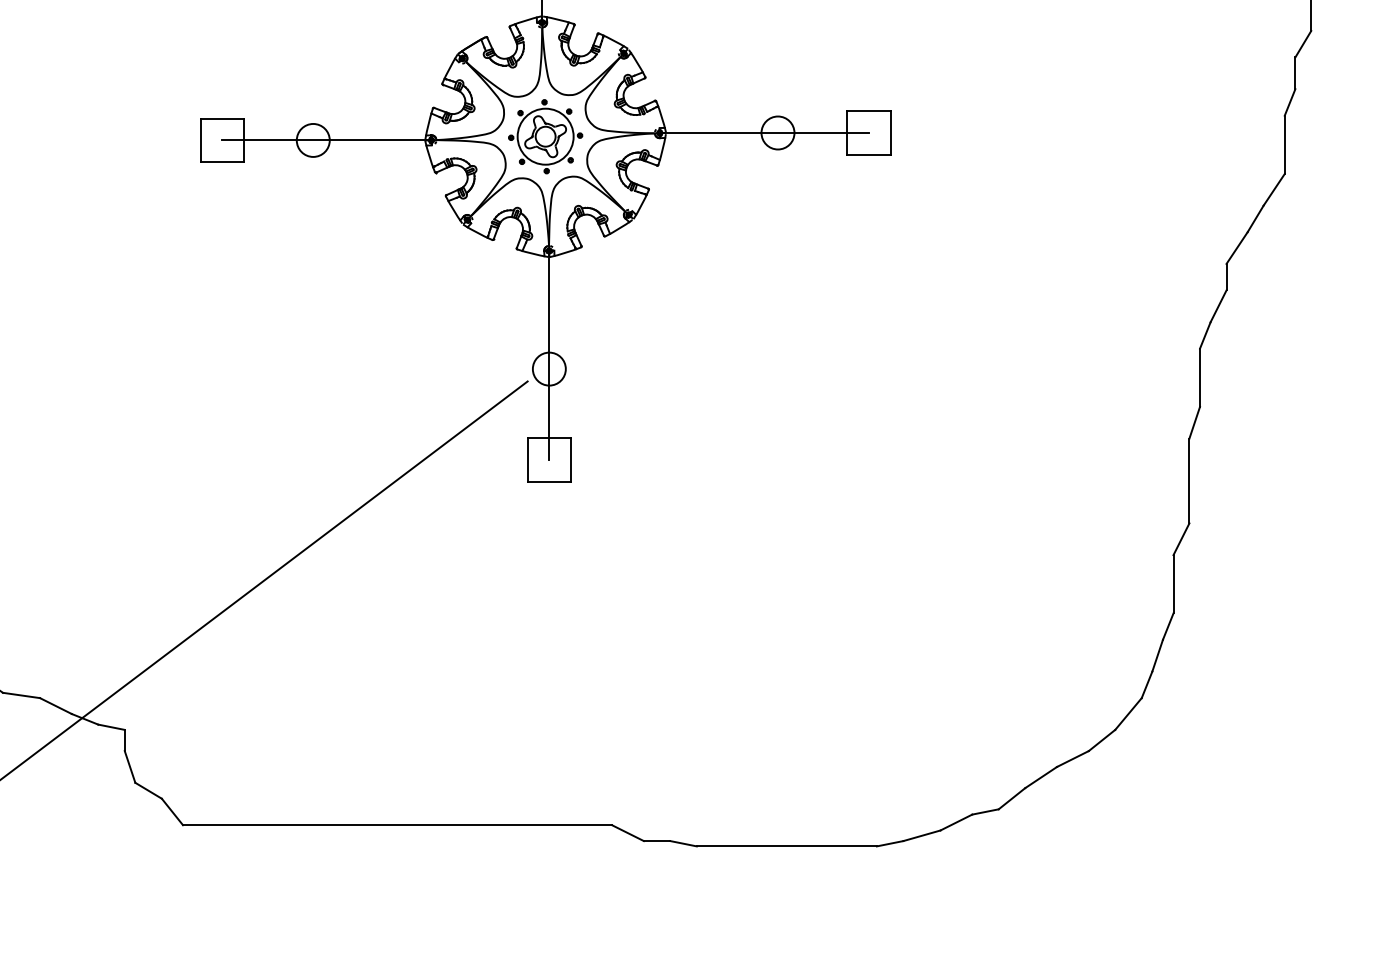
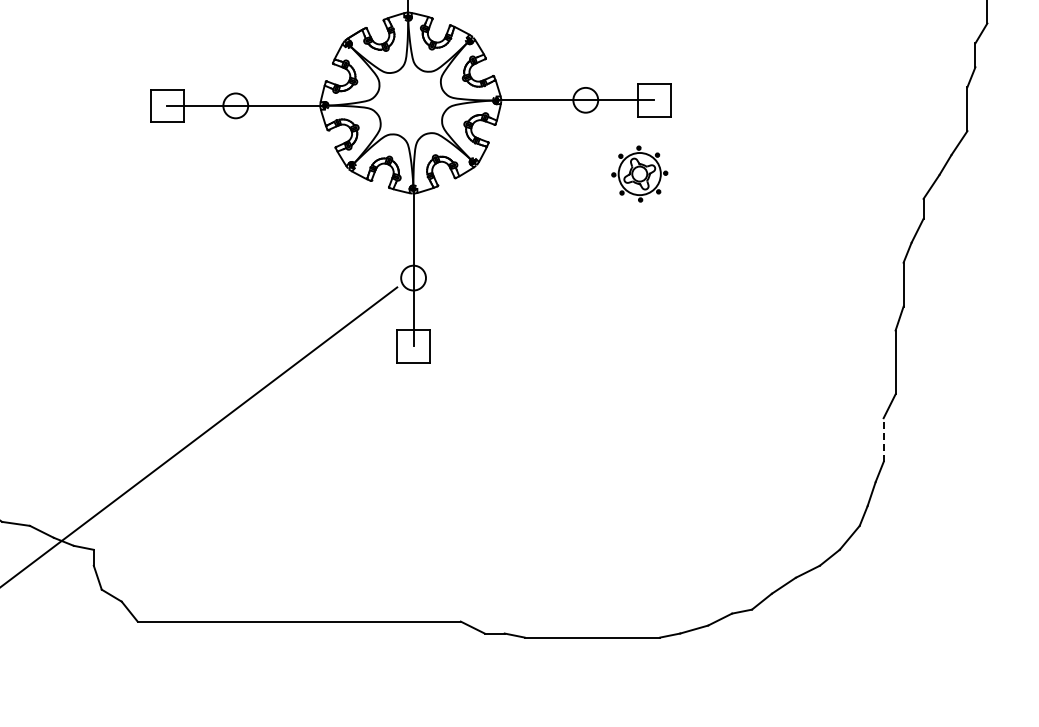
part: (545, 135) -> (639, 173), moved
line: (1173, 584) -> (883, 440), solid -> dashed

